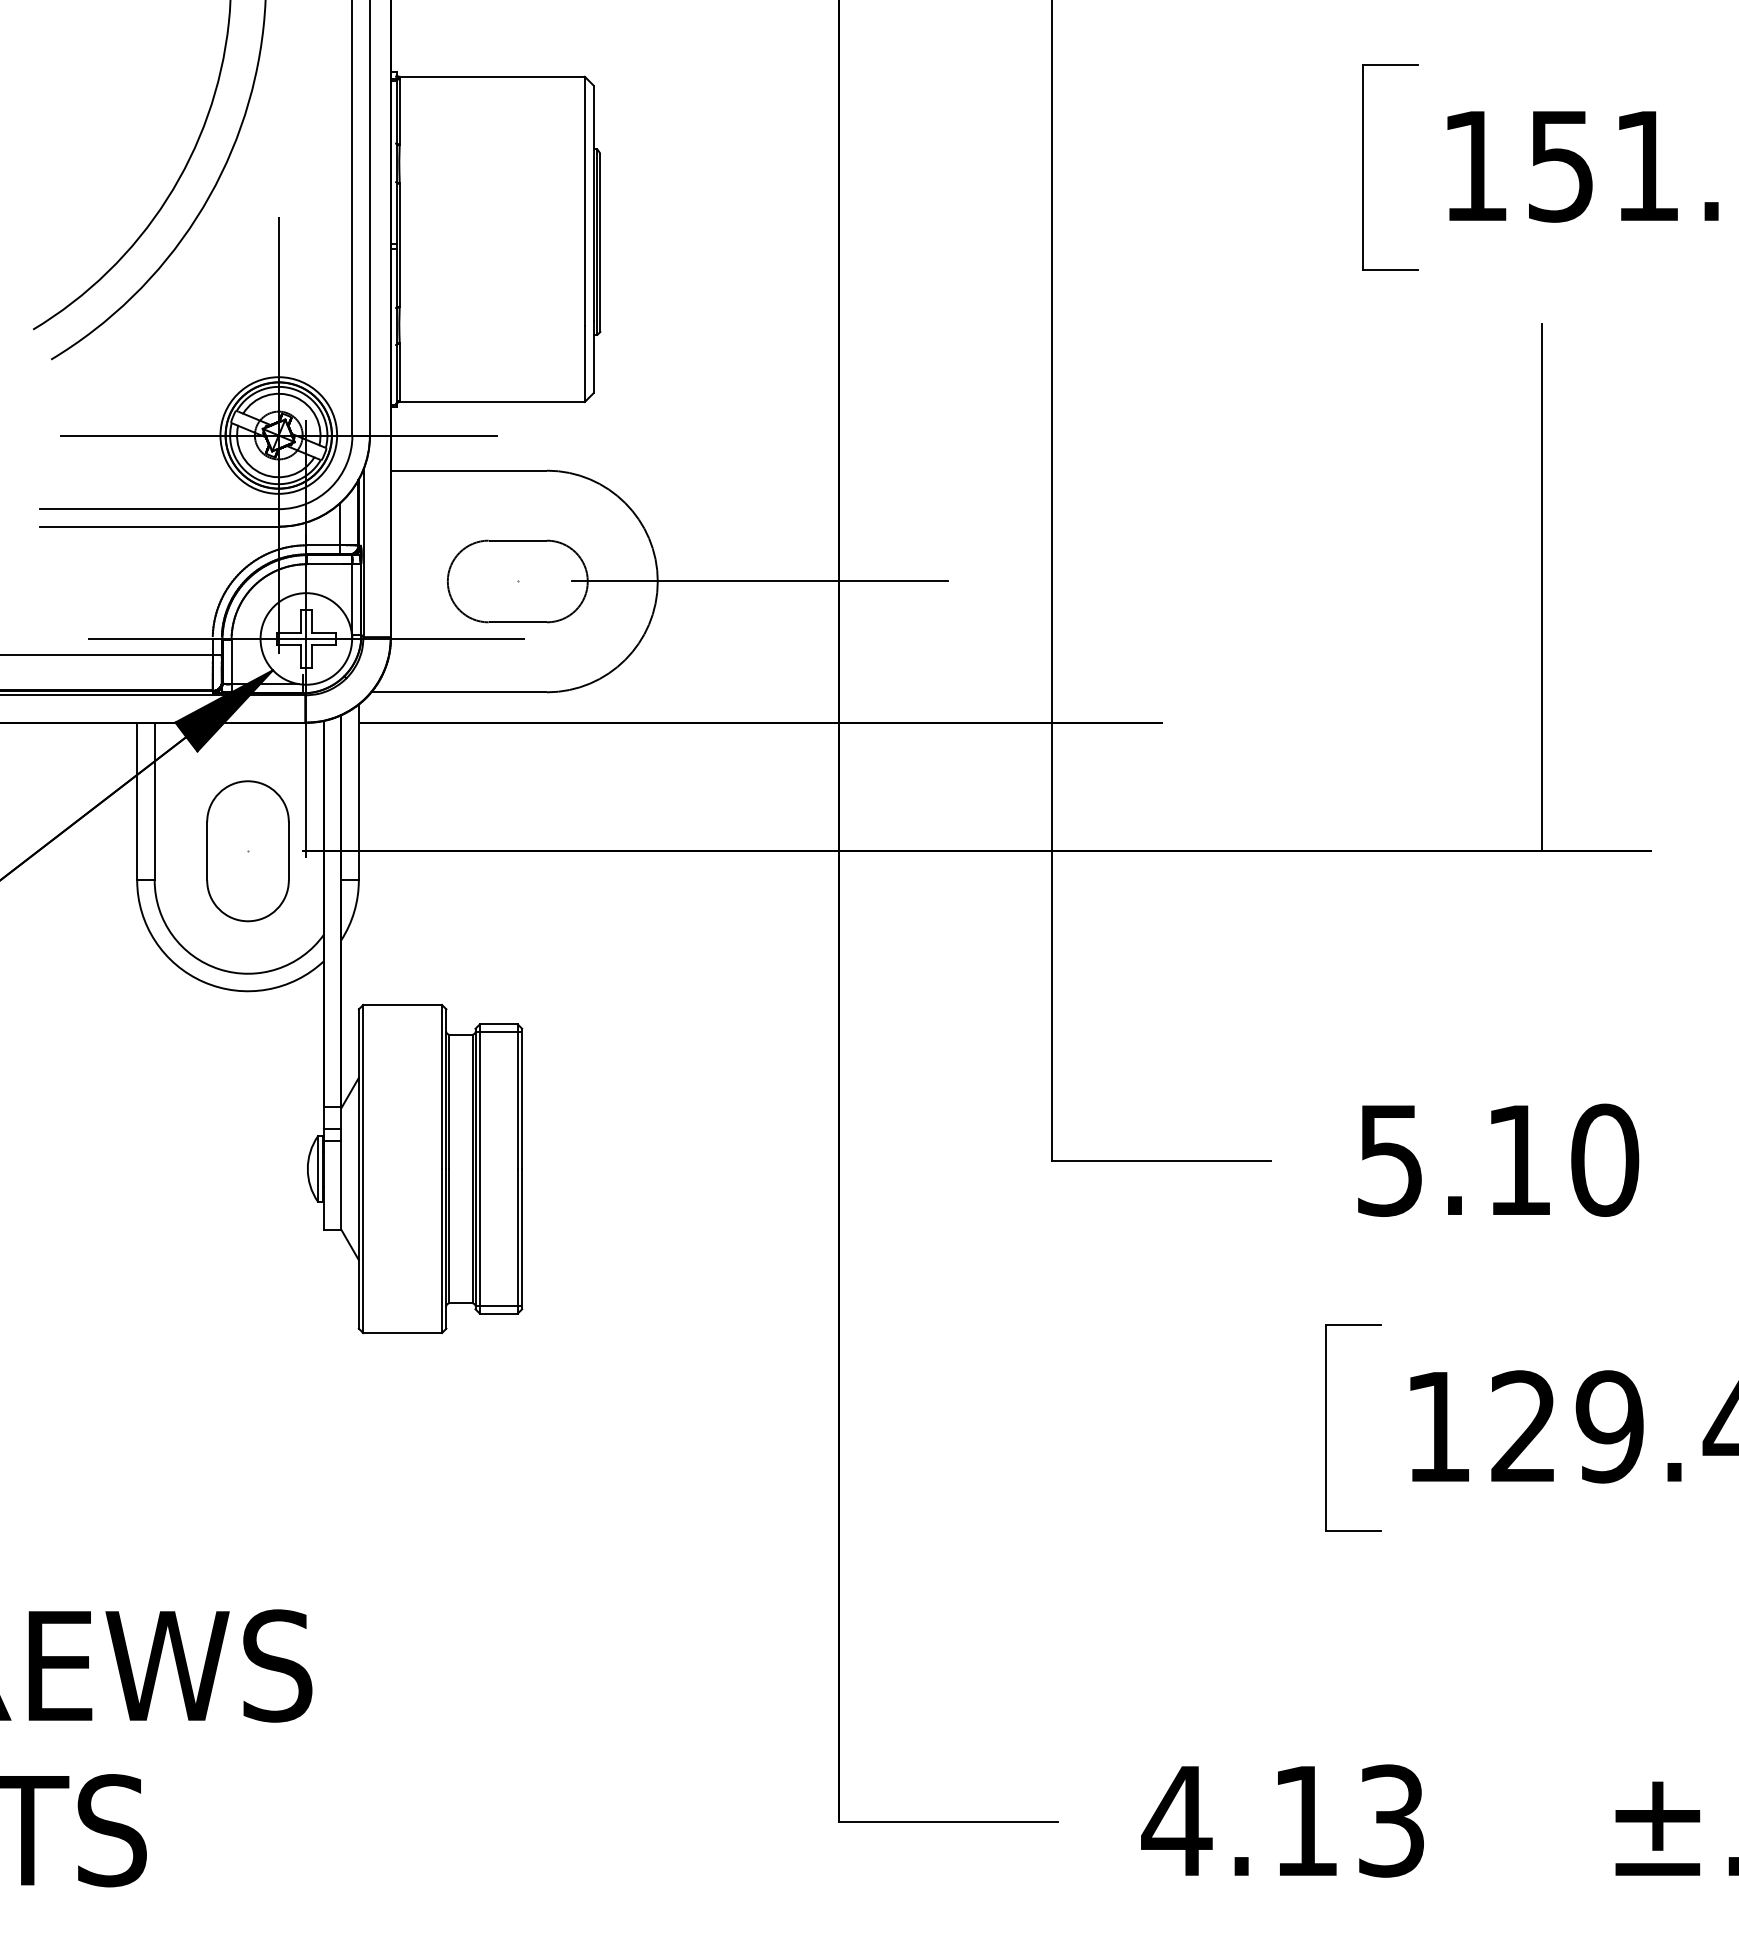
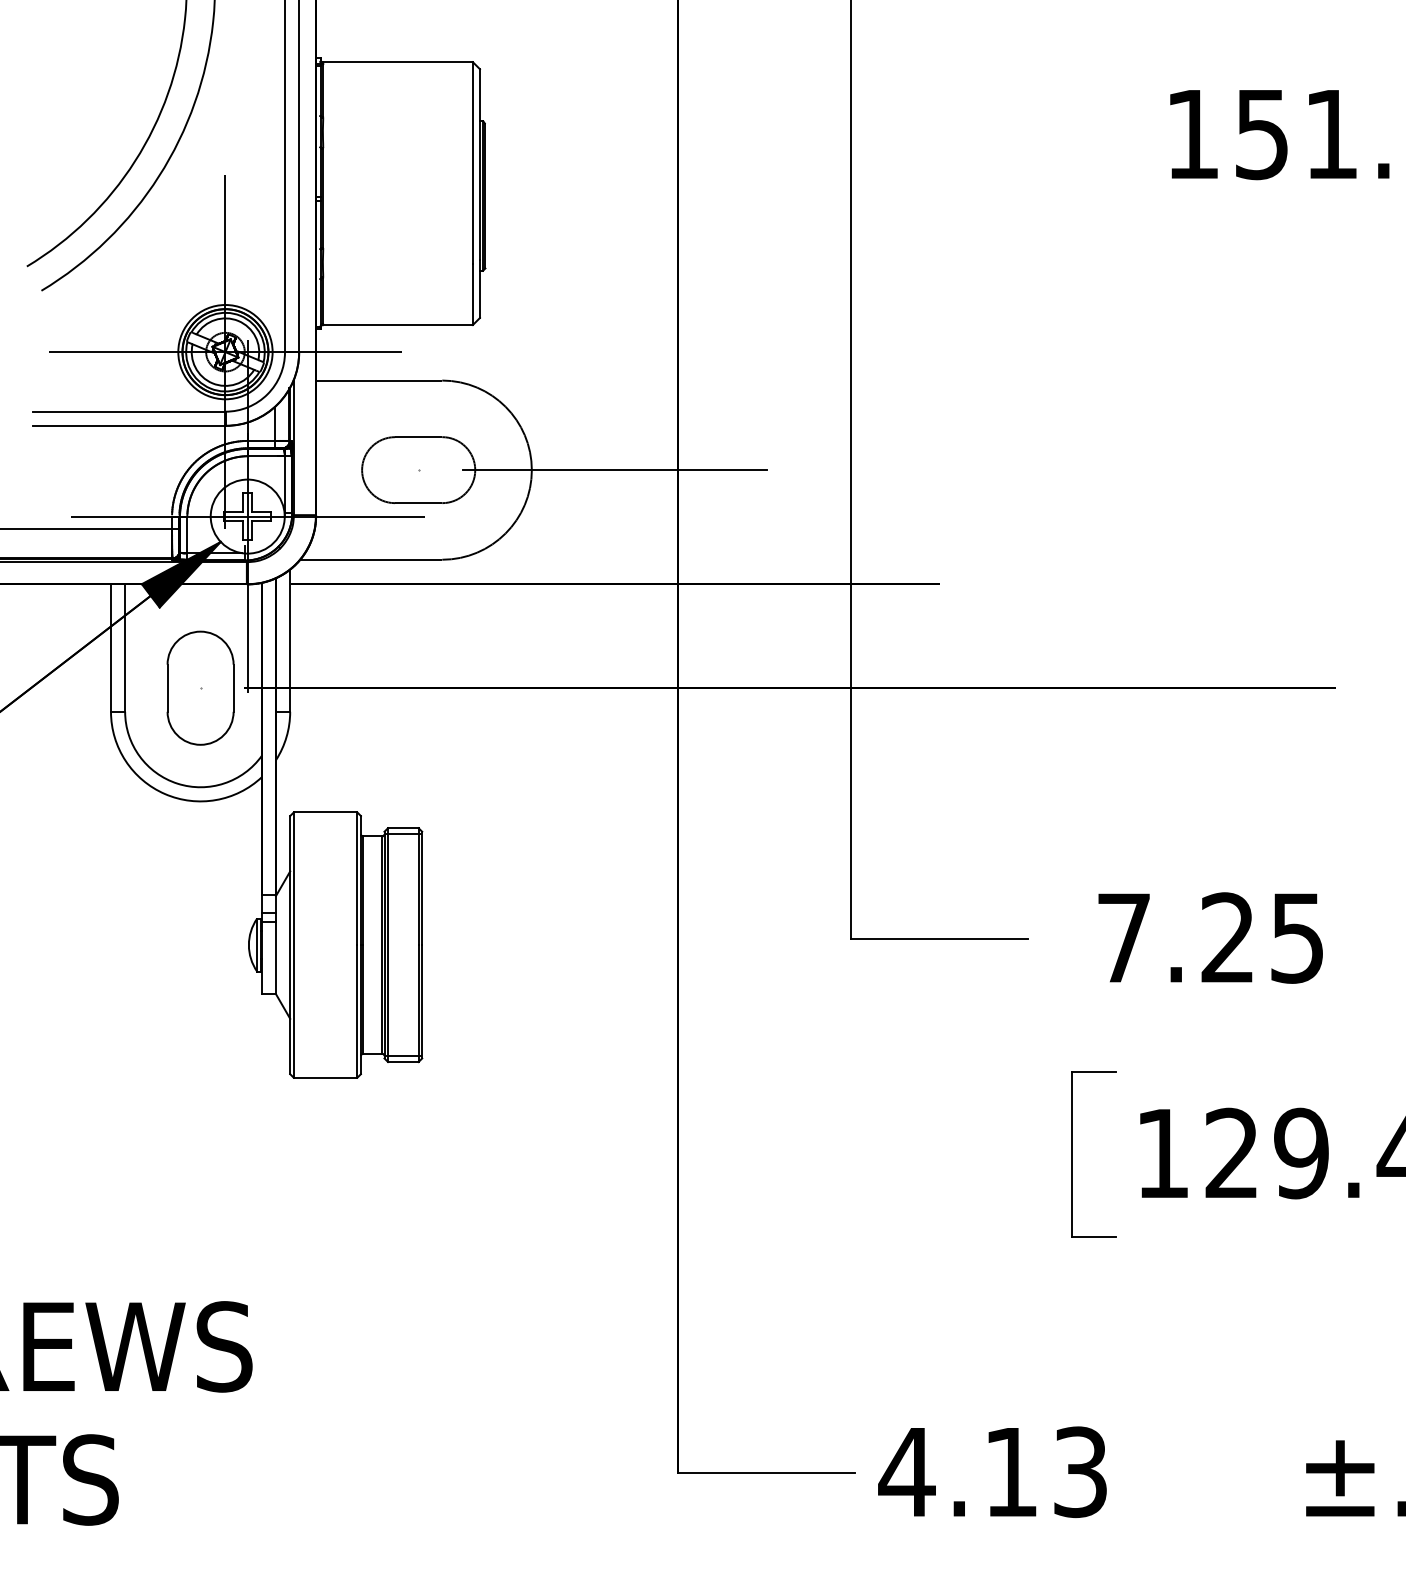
part: (1363, 167) -> (1102, 135), removed
line: (1541, 587) -> (1246, 475), removed
text: (1498, 1159) -> (1211, 937), 5.10 -> 7.25
text: (1282, 1820) -> (992, 1471), moved

